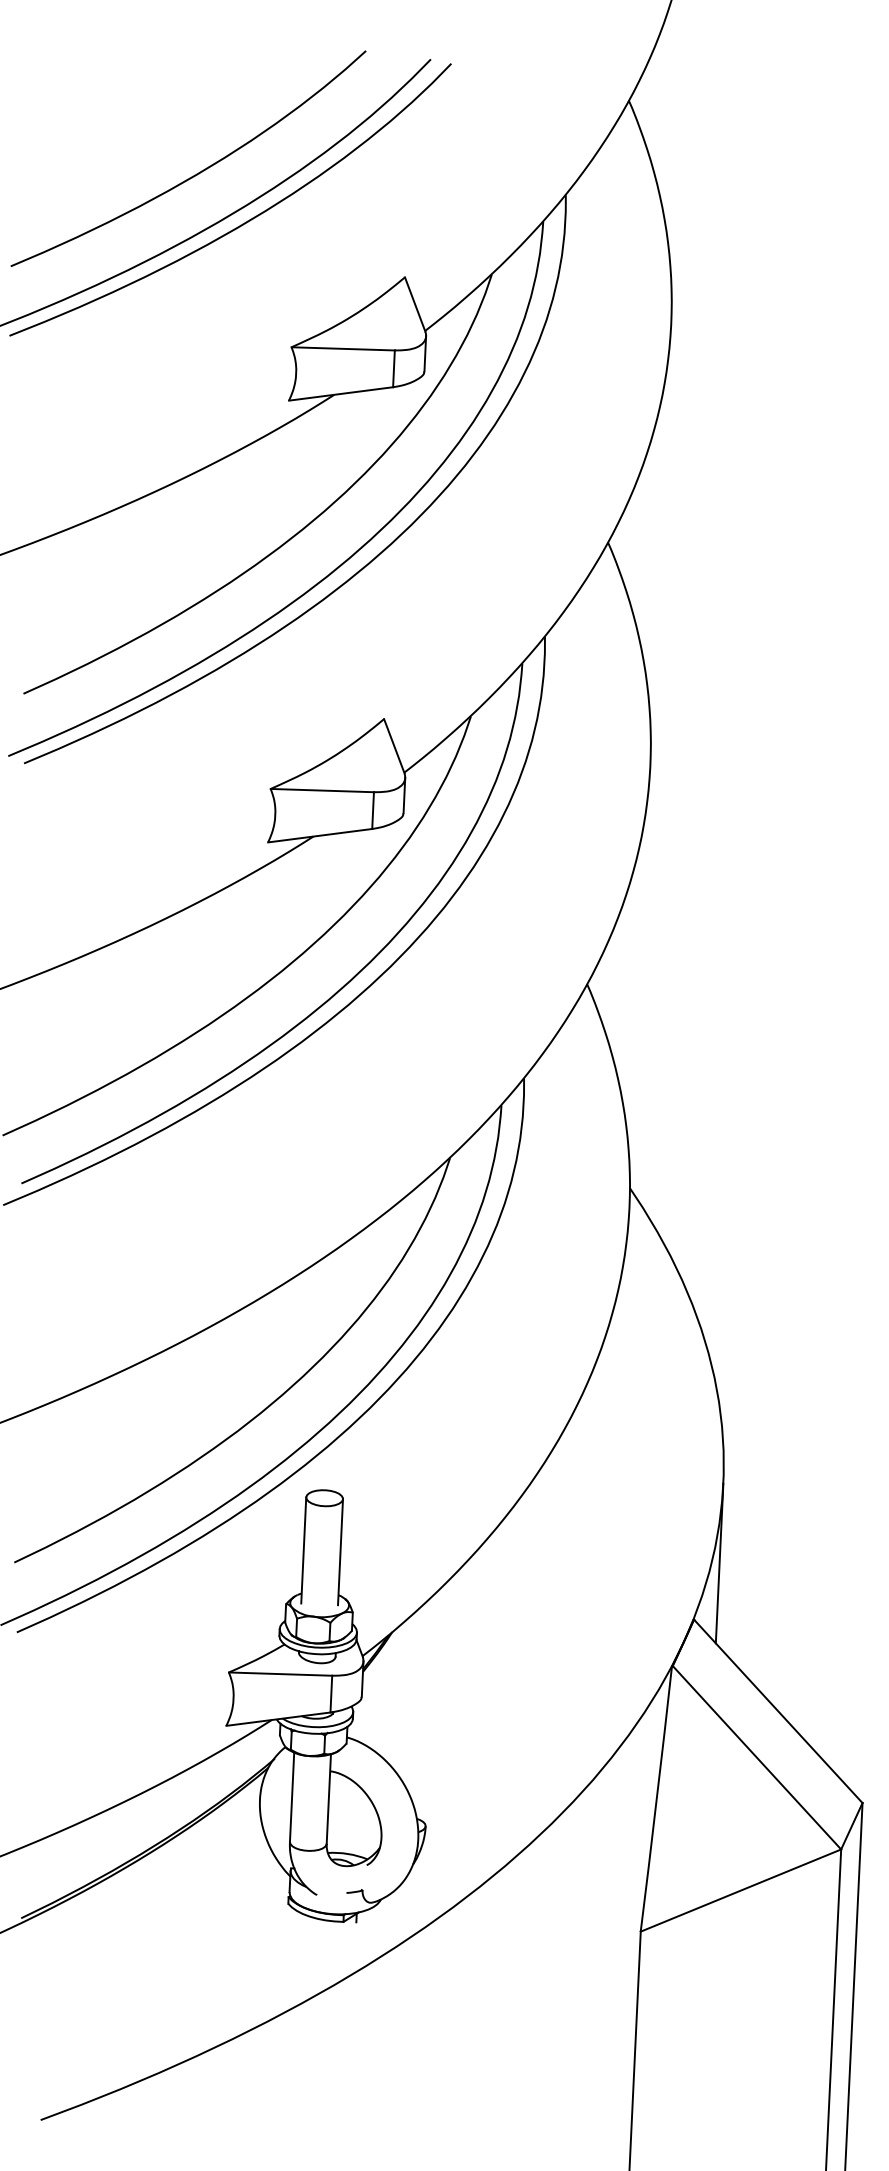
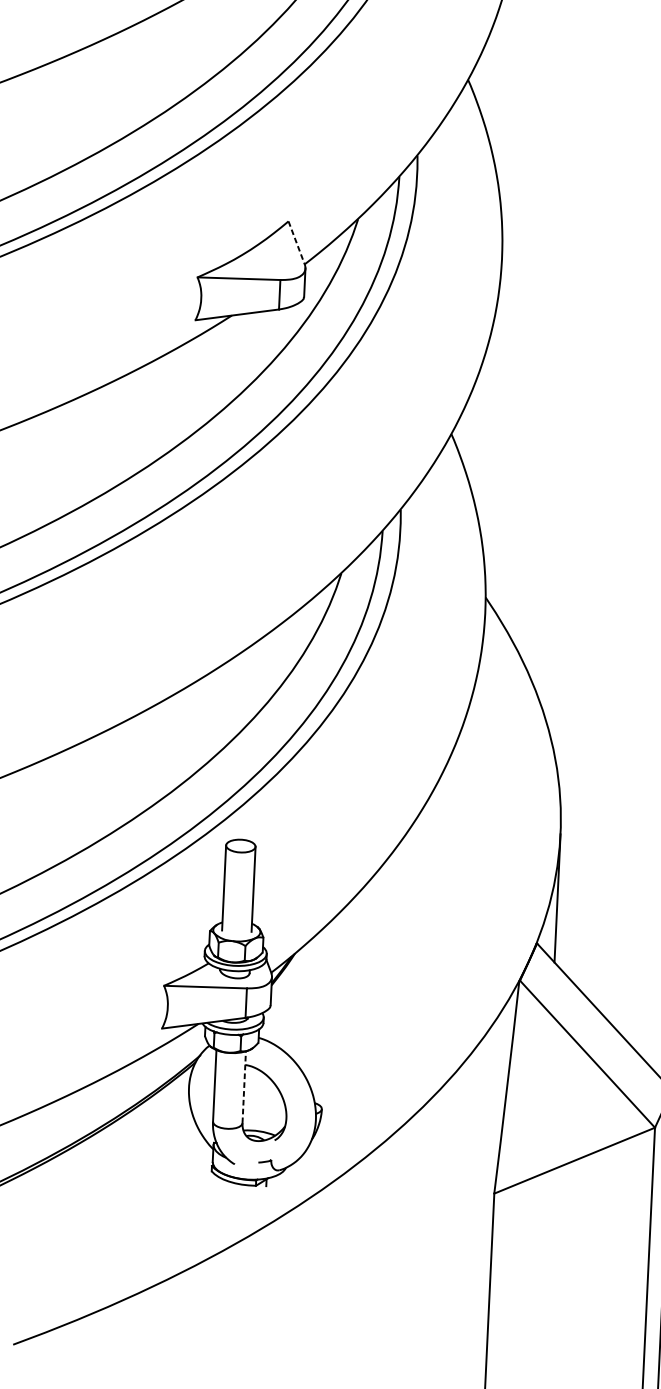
line: (394, 746) -> (296, 243), solid -> dashed
line: (328, 1799) -> (243, 1087), solid -> dashed

